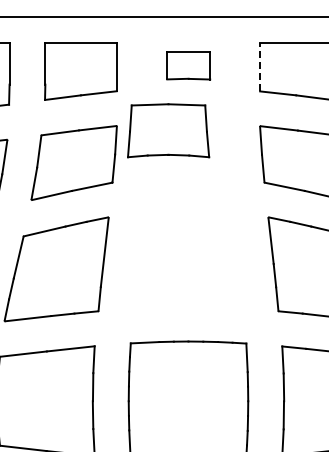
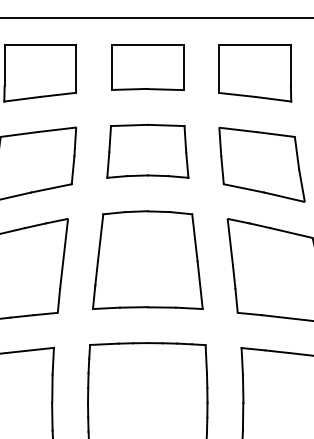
part: (188, 65) -> (147, 67), size x1.67
line: (260, 66) -> (219, 68), dashed -> solid
part: (168, 130) -> (147, 151), moved
part: (188, 258) -> (147, 260), added

